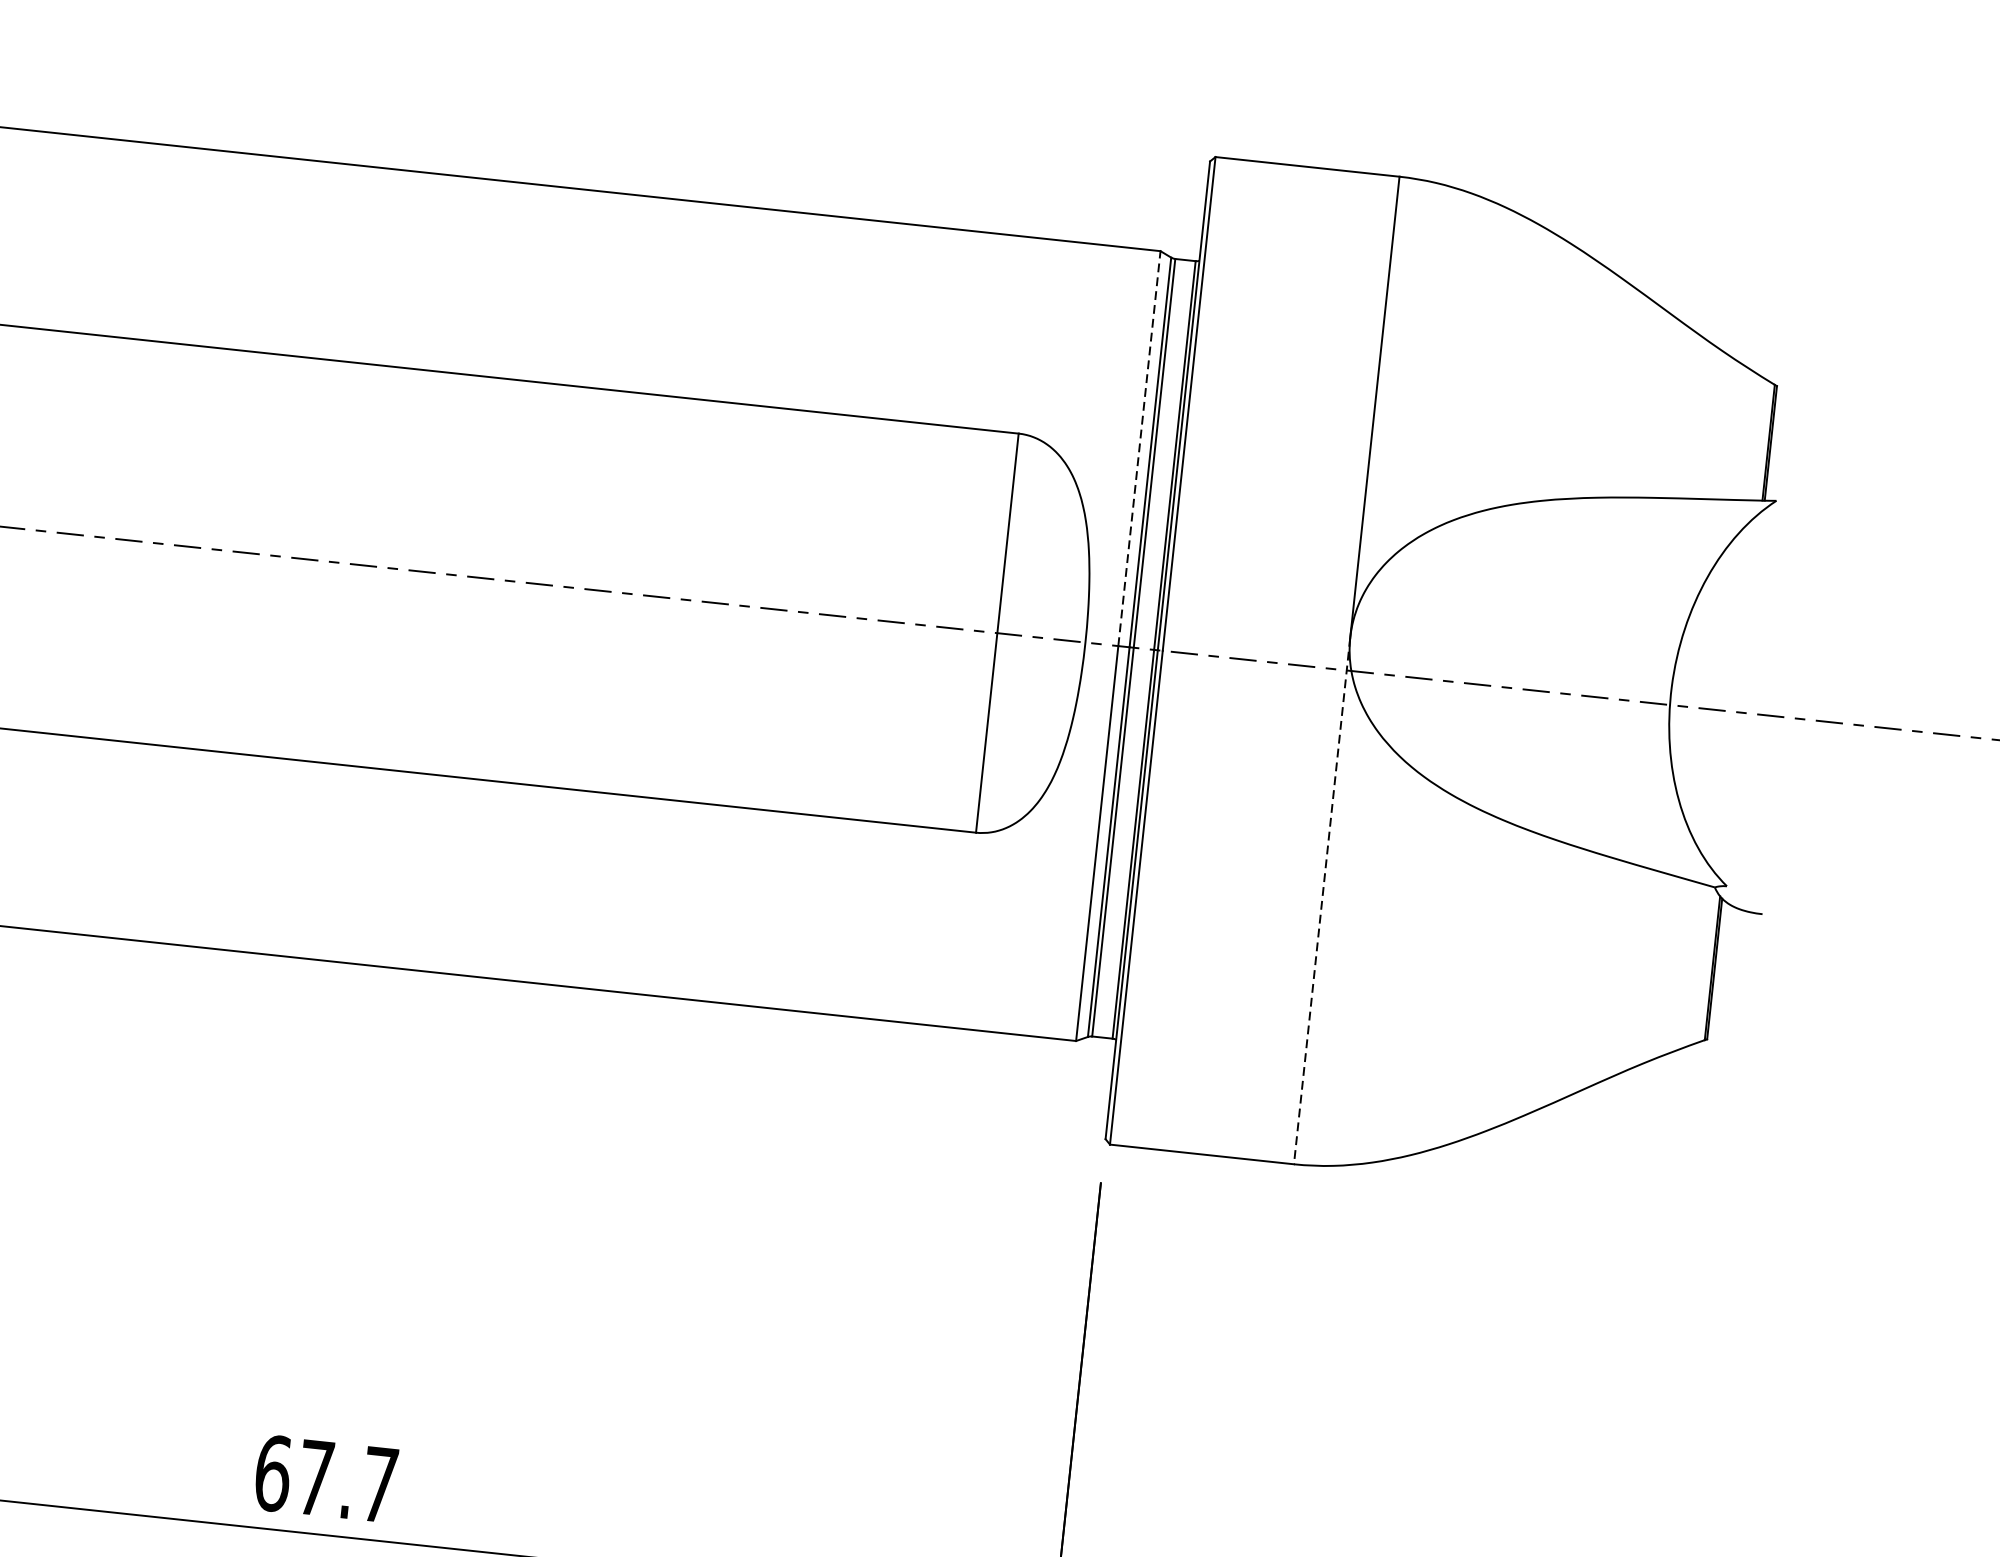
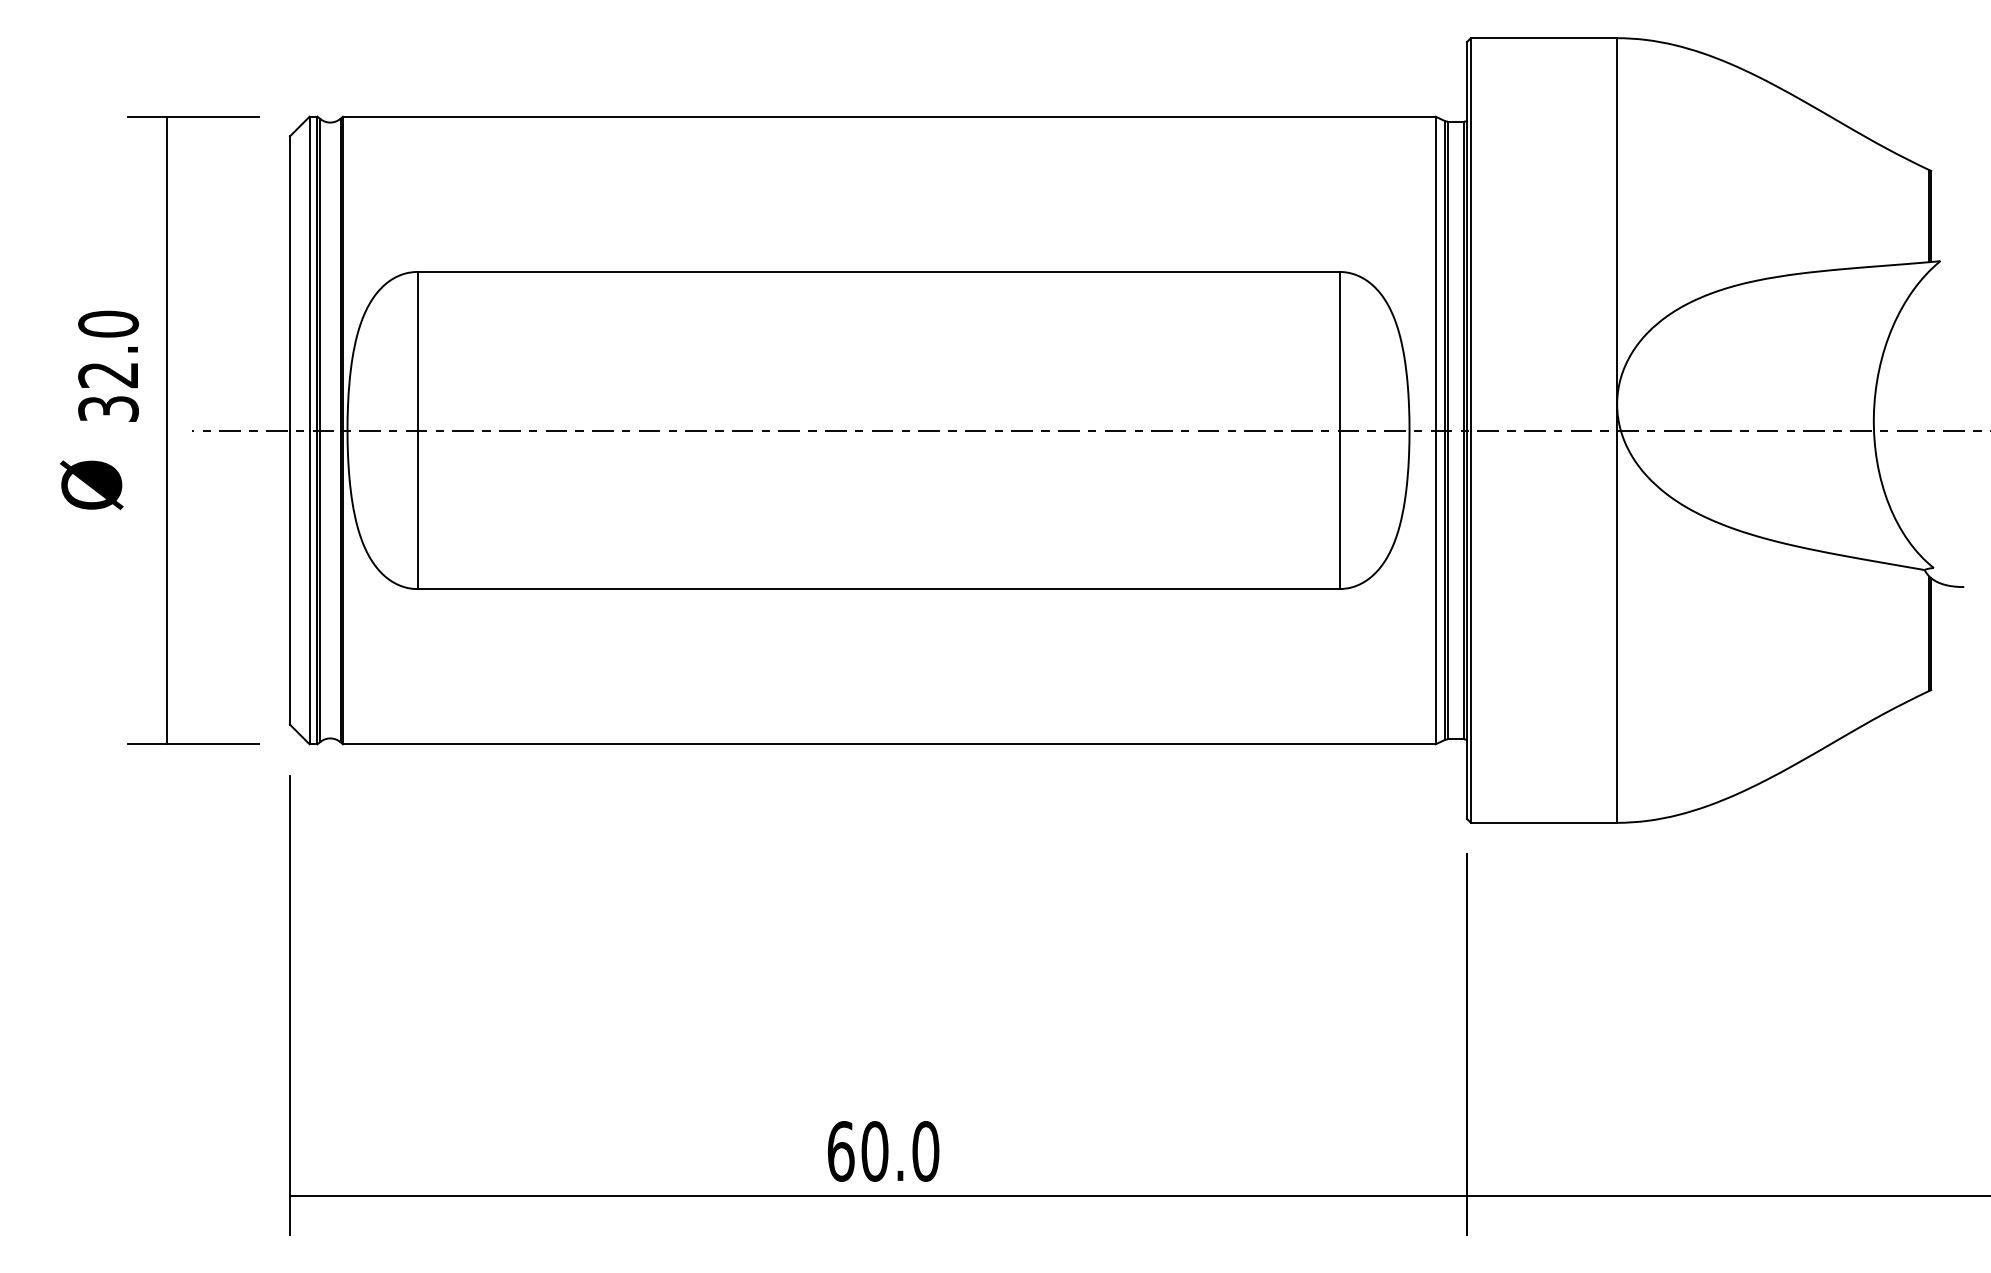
line: (1139, 448) -> (1435, 273), dashed -> solid
line: (1322, 902) -> (1617, 614), dashed -> solid
text: (347, 1481) -> (900, 1151), 67.7 -> 60.0

